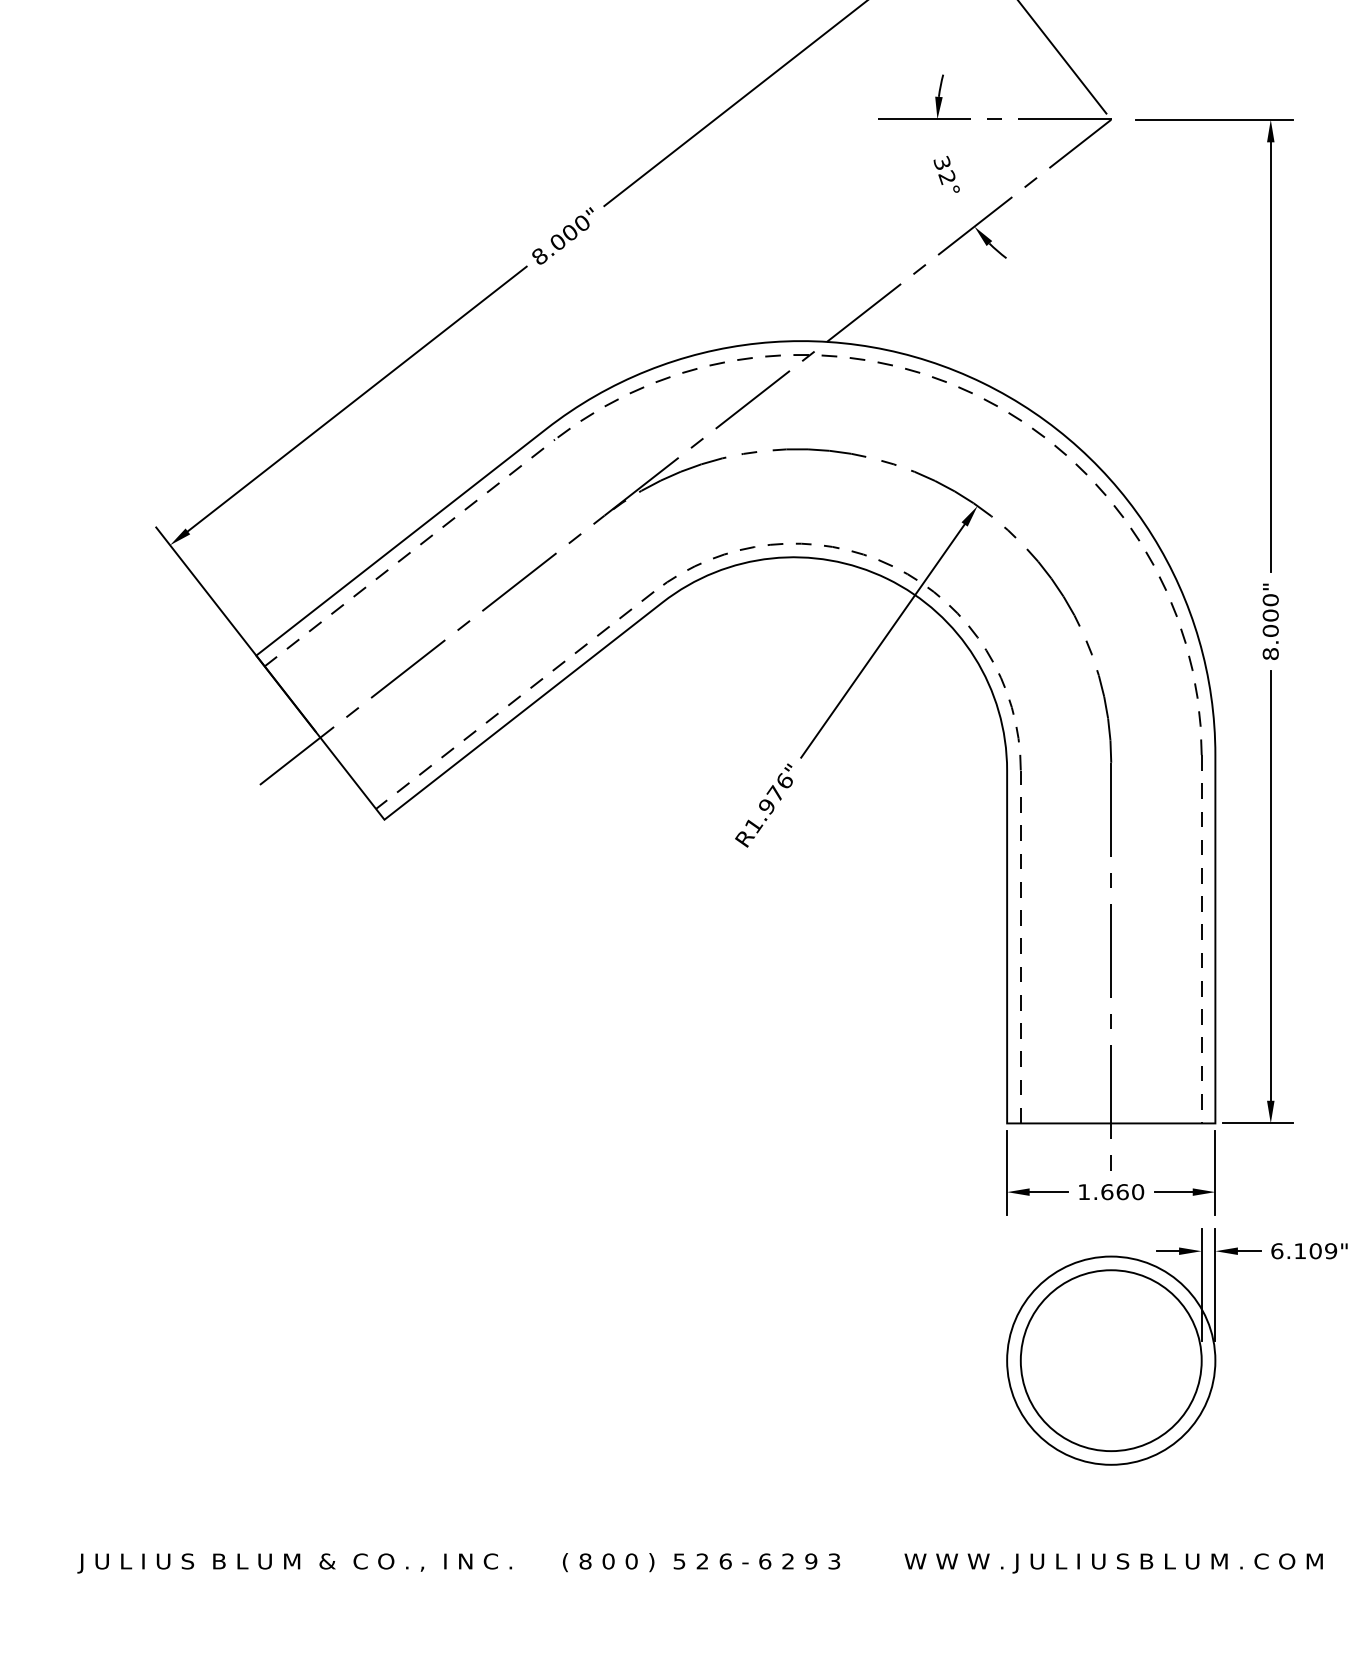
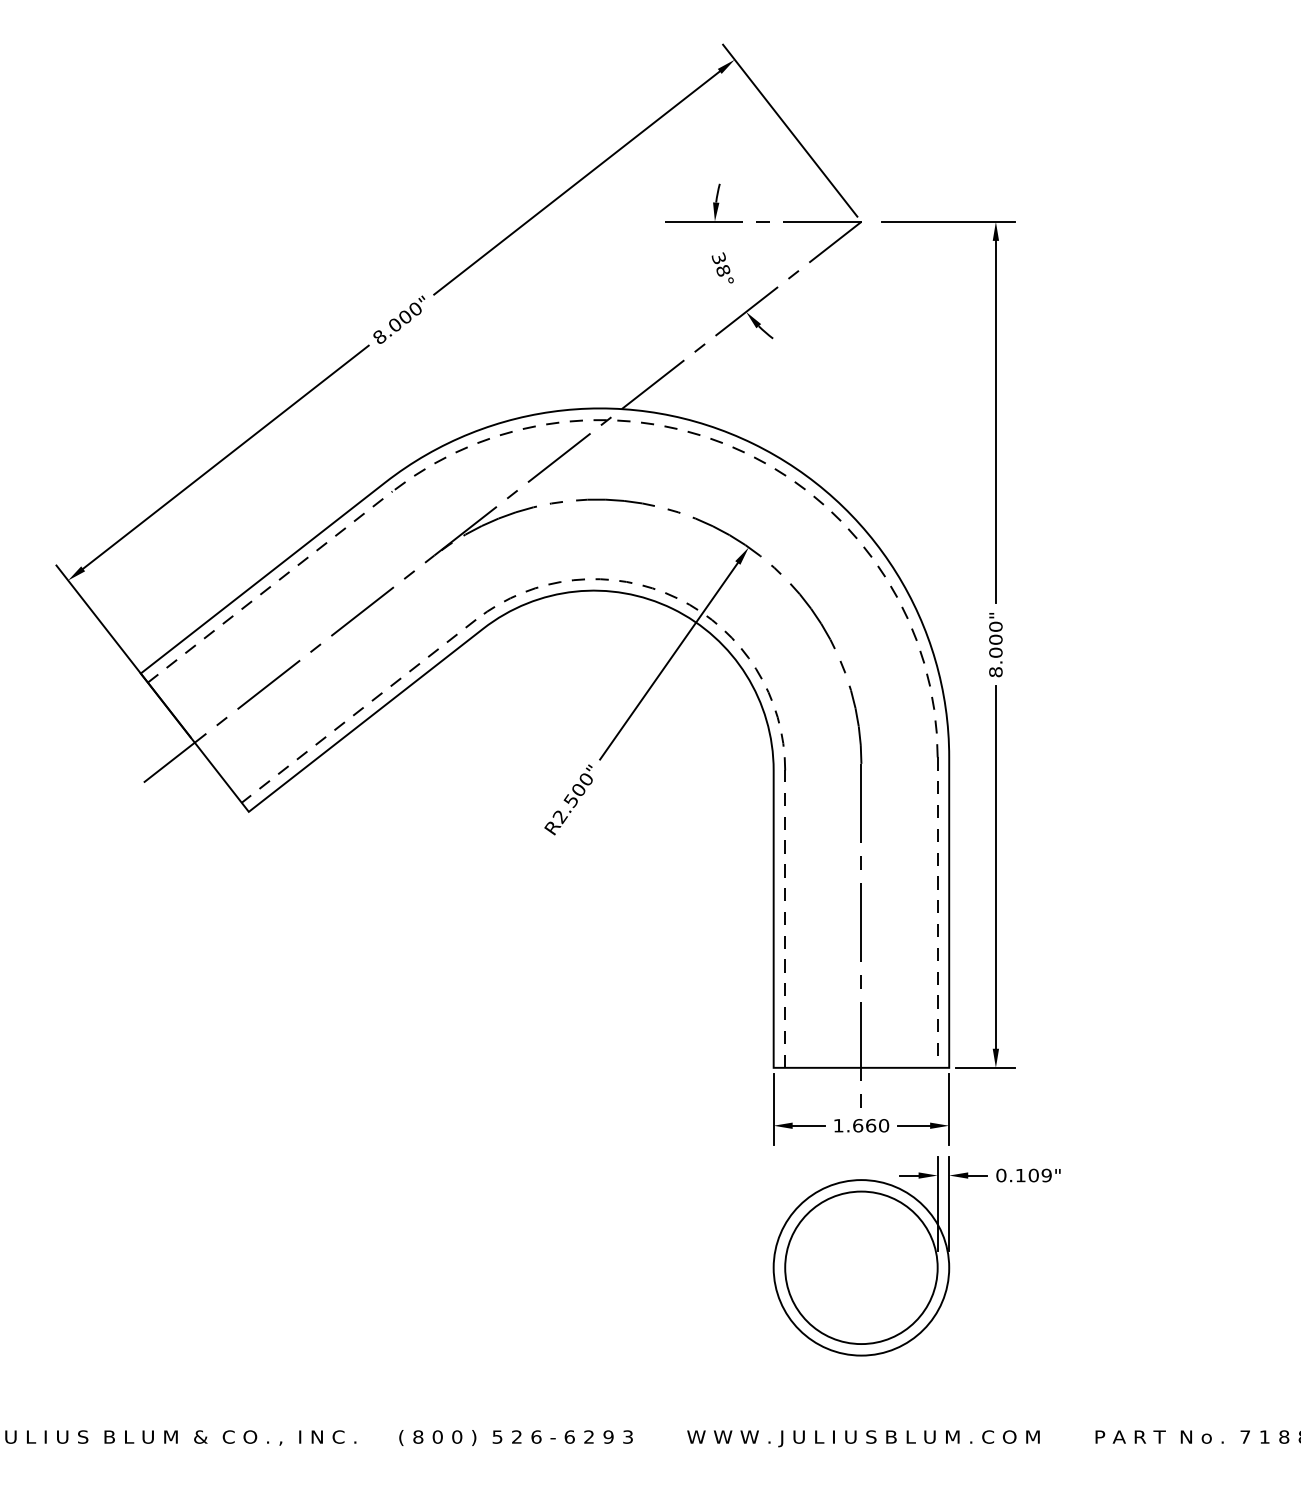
text: (946, 177) -> (722, 270), 32° -> 38°
text: (768, 803) -> (572, 798), R1.976" -> R2.500"
text: (1277, 1249) -> (1001, 1174), 6.109" -> 0.109"

